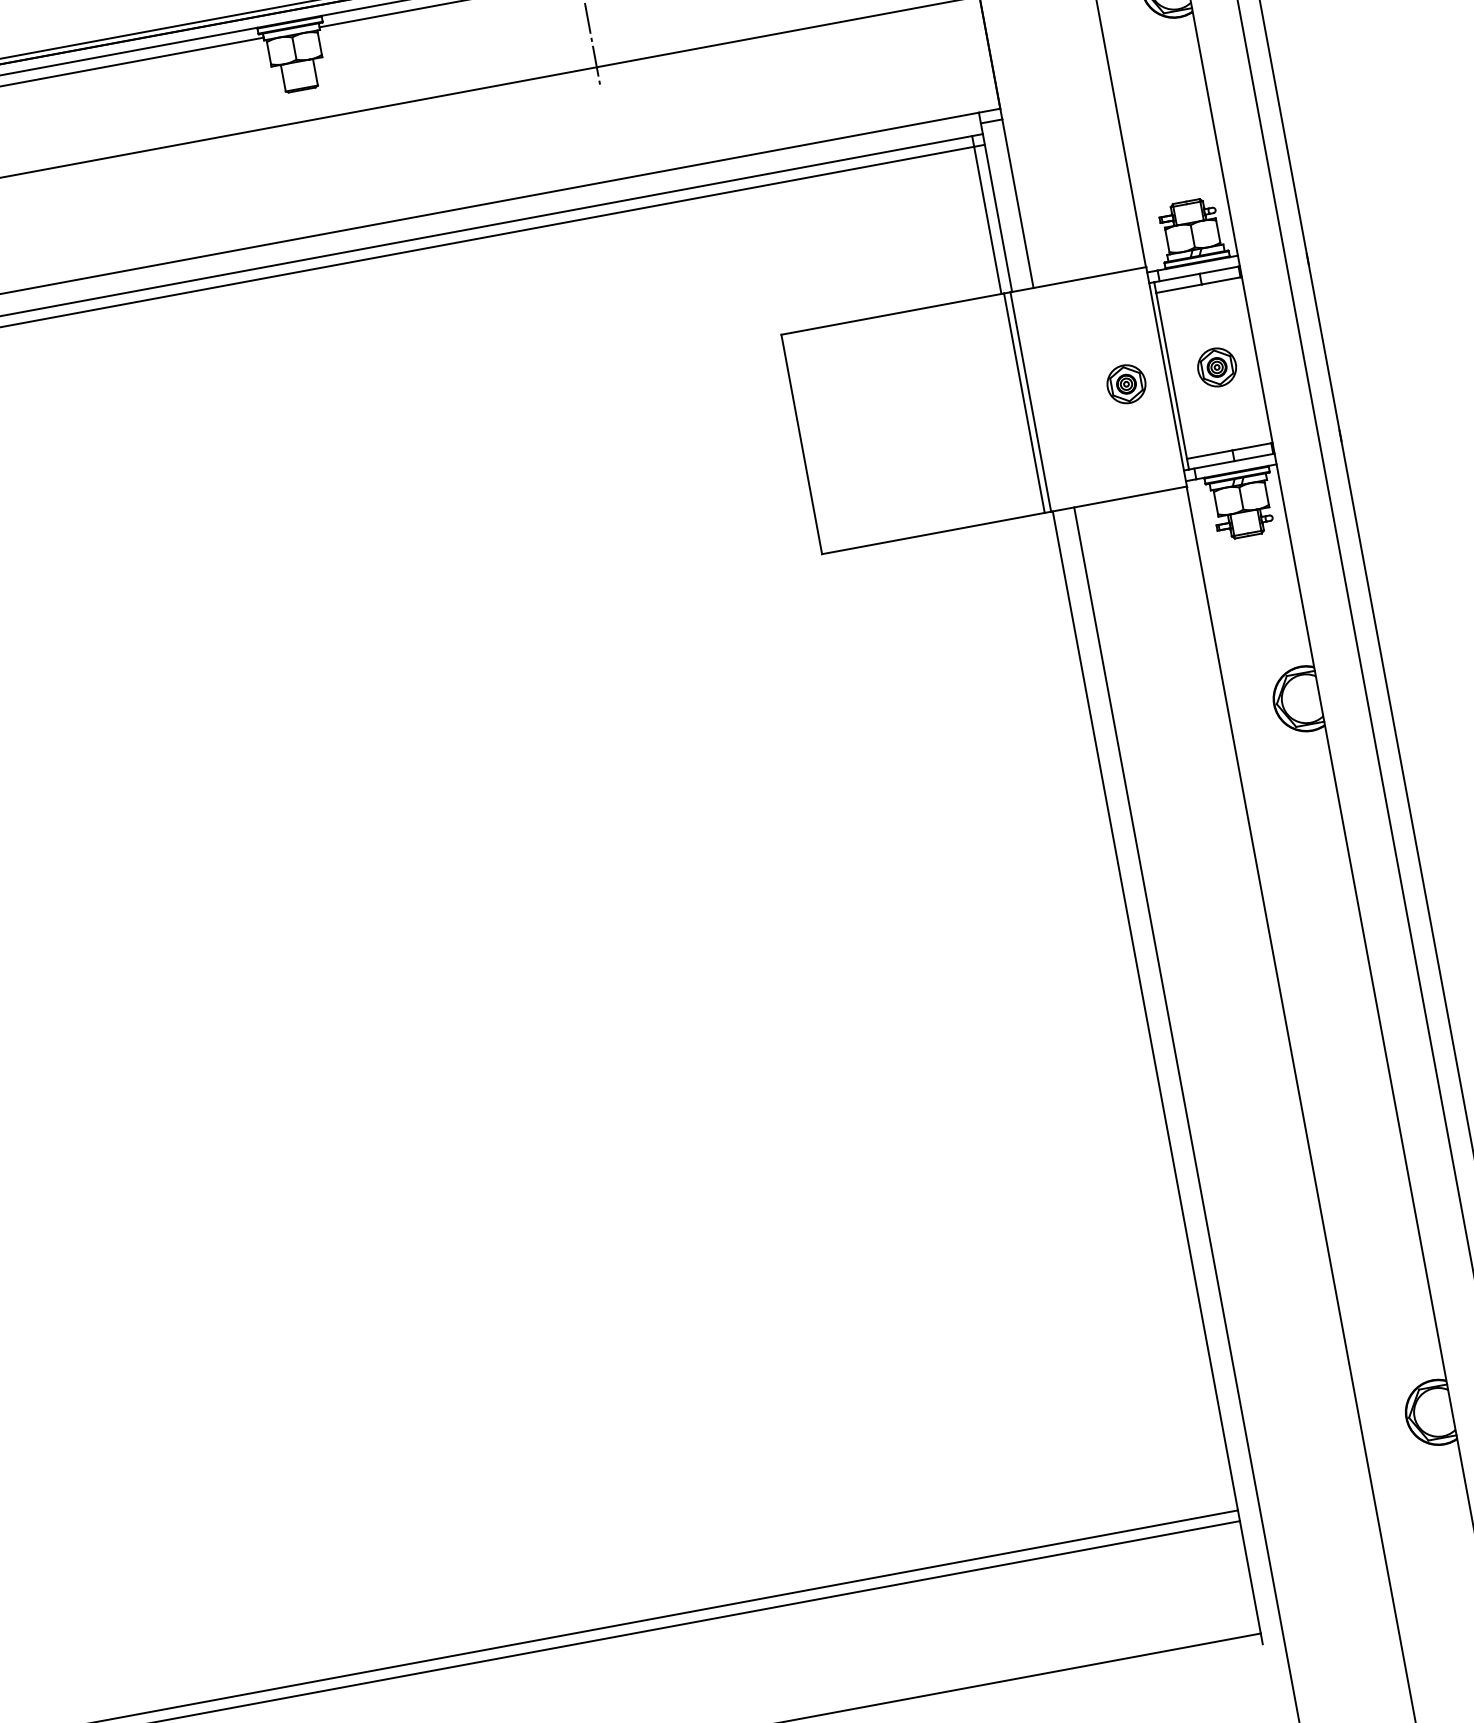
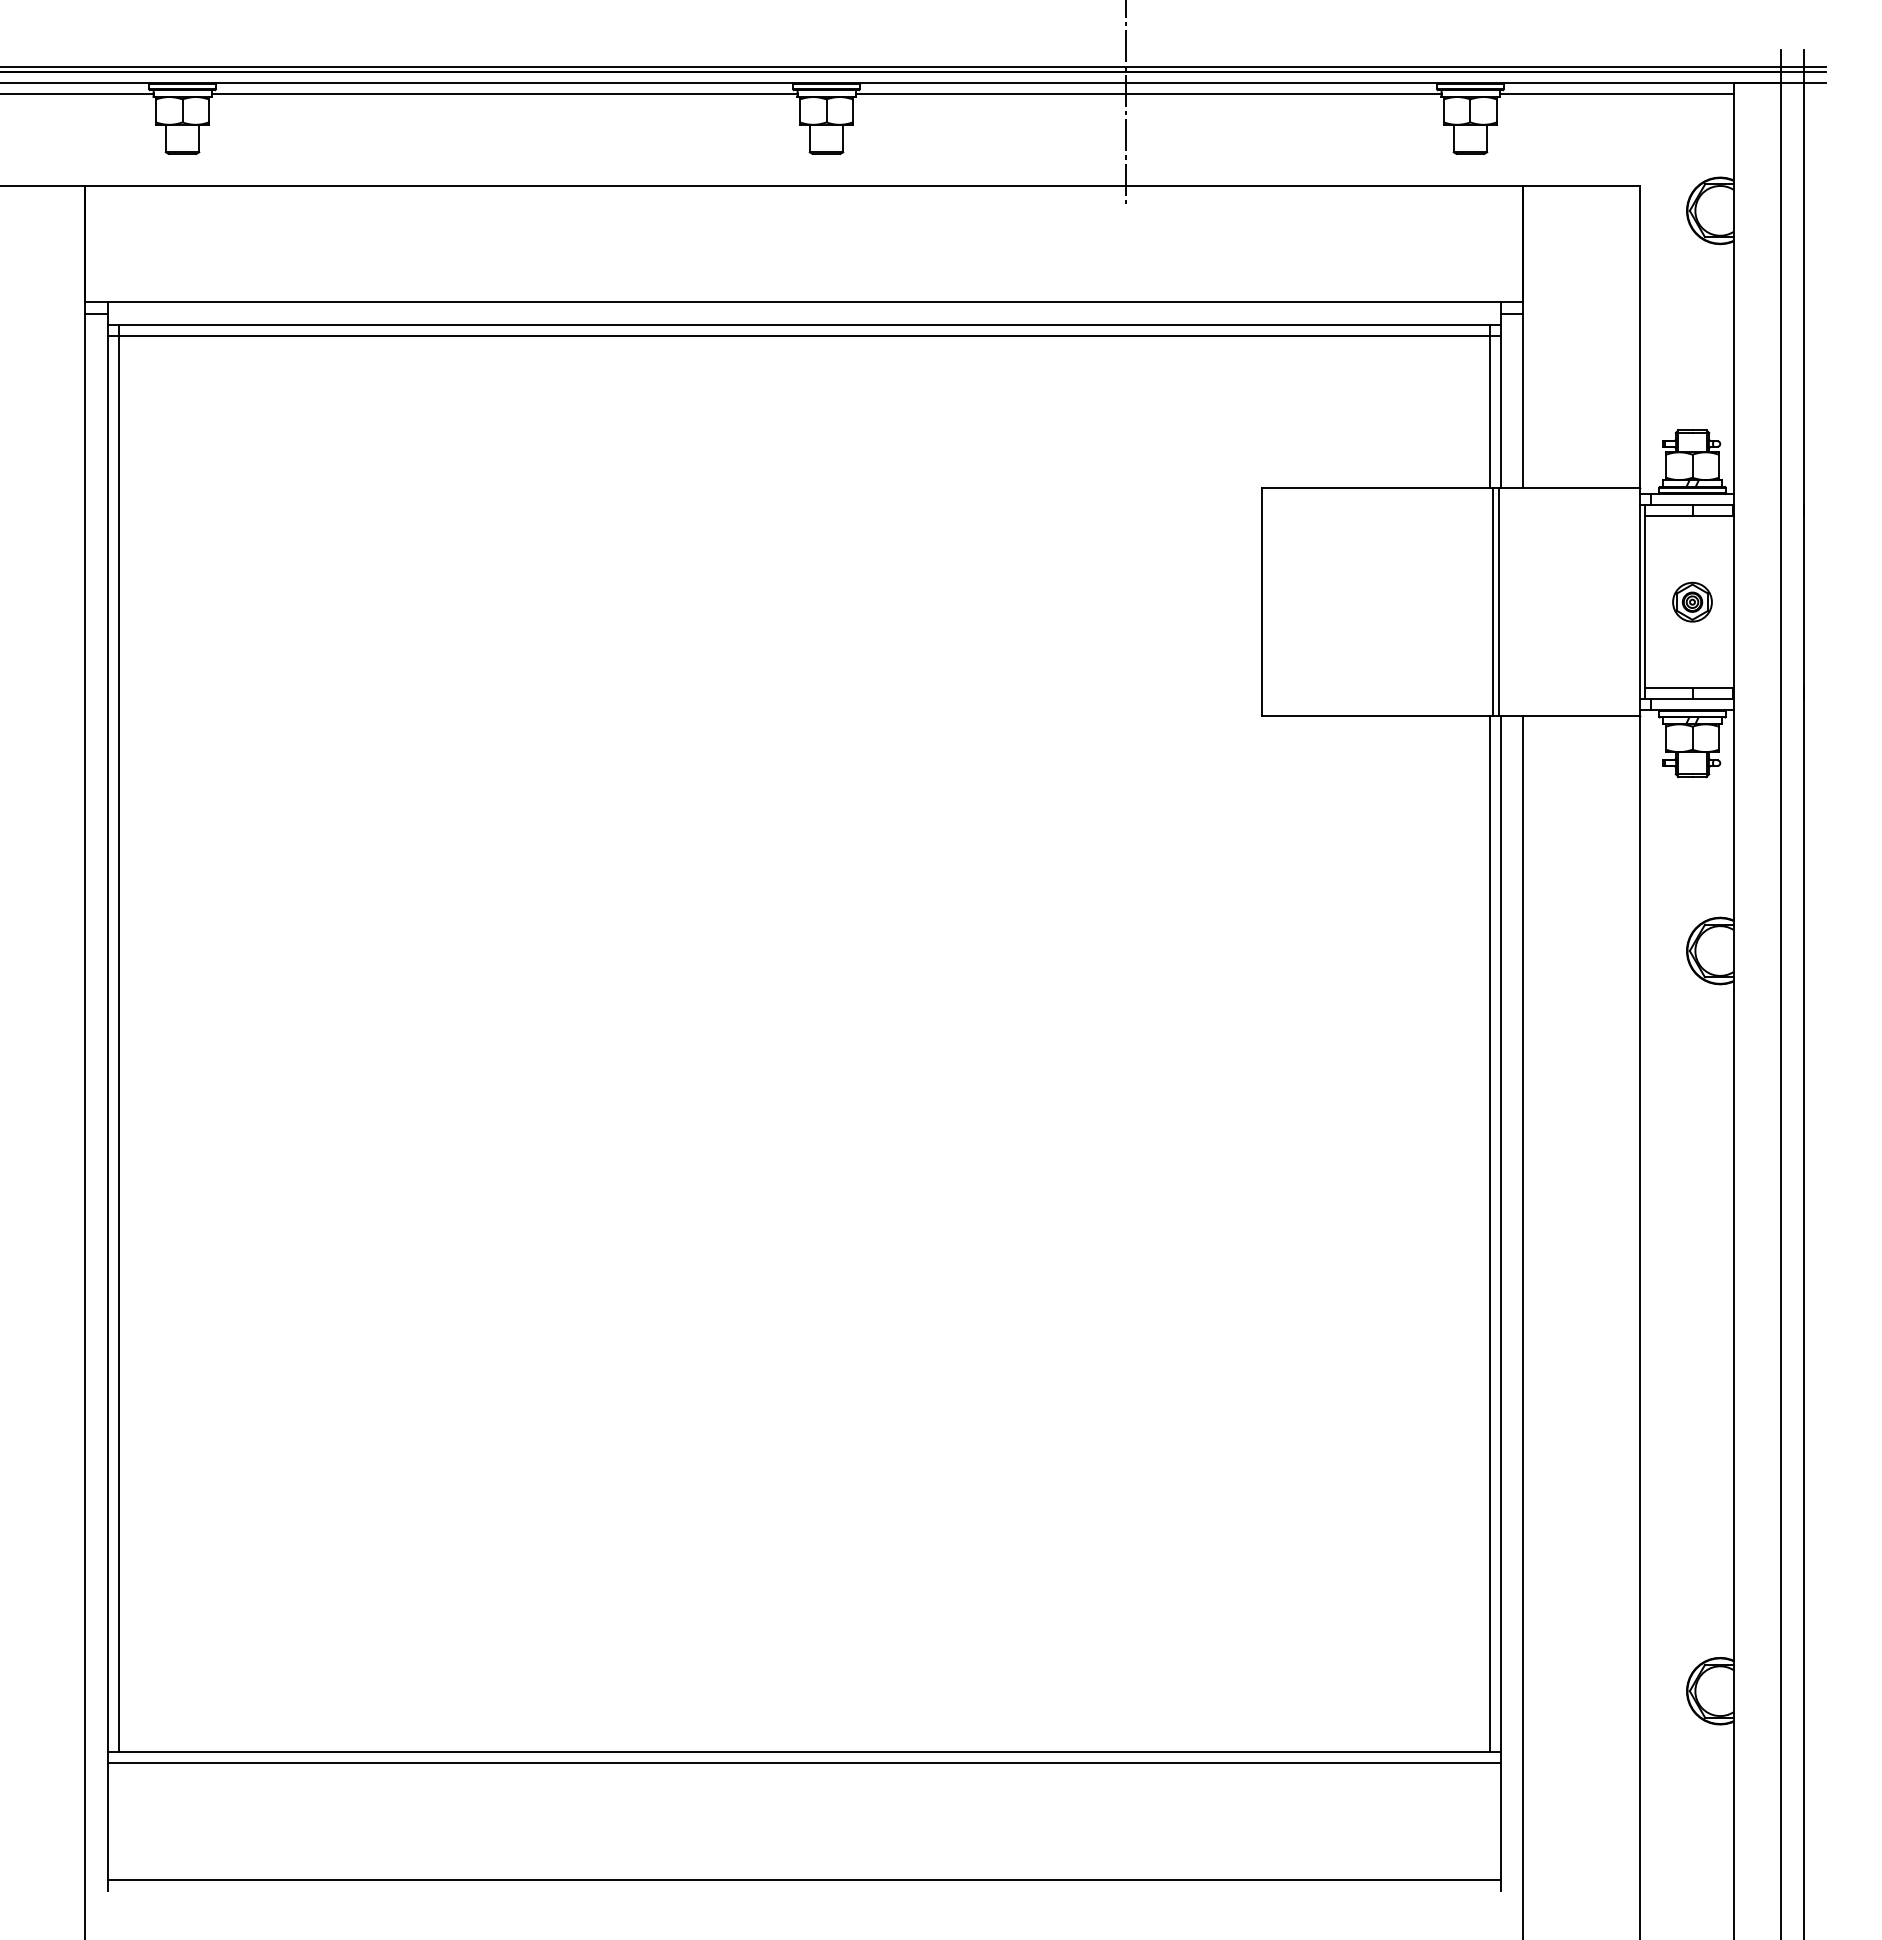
part: (1126, 383) -> (1598, 601), removed
line: (1134, 1013) -> (1489, 1234), added

